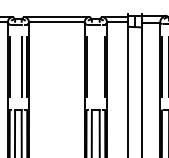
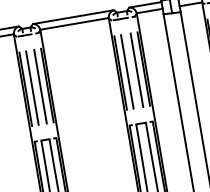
line: (15, 66) -> (32, 87), added
line: (91, 66) -> (126, 71), added
line: (99, 66) -> (136, 69), added

